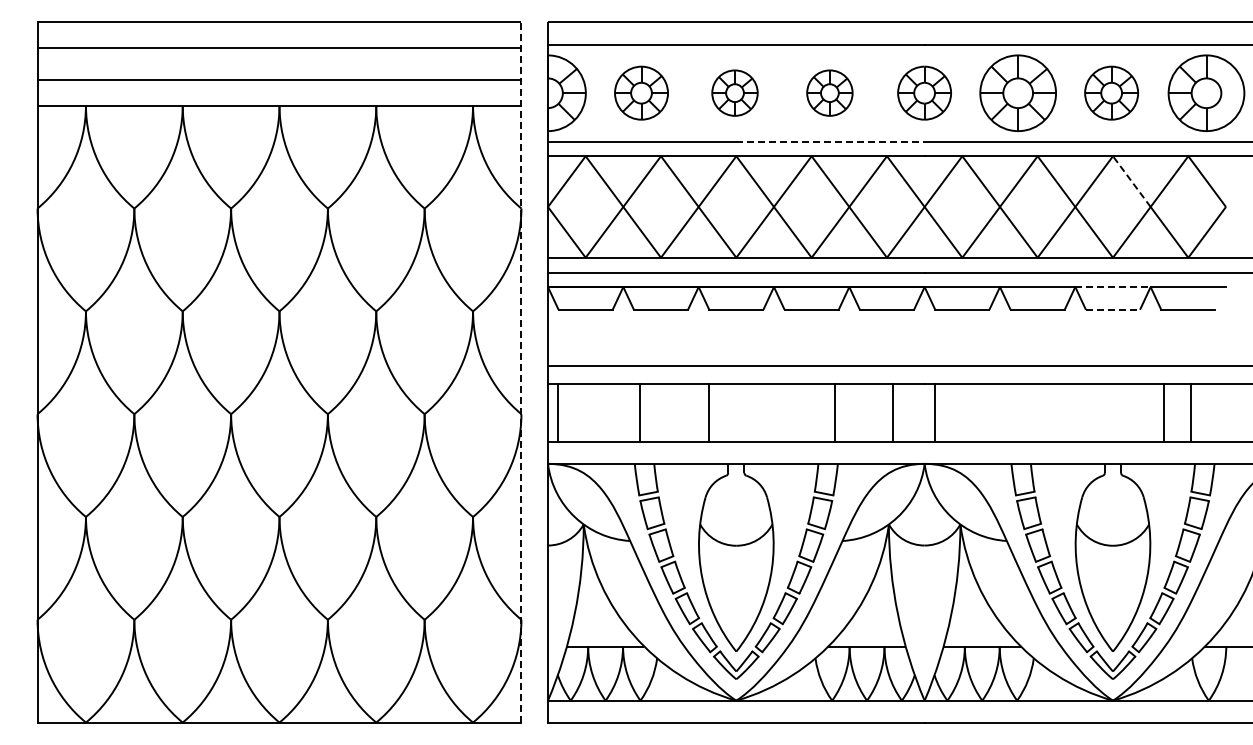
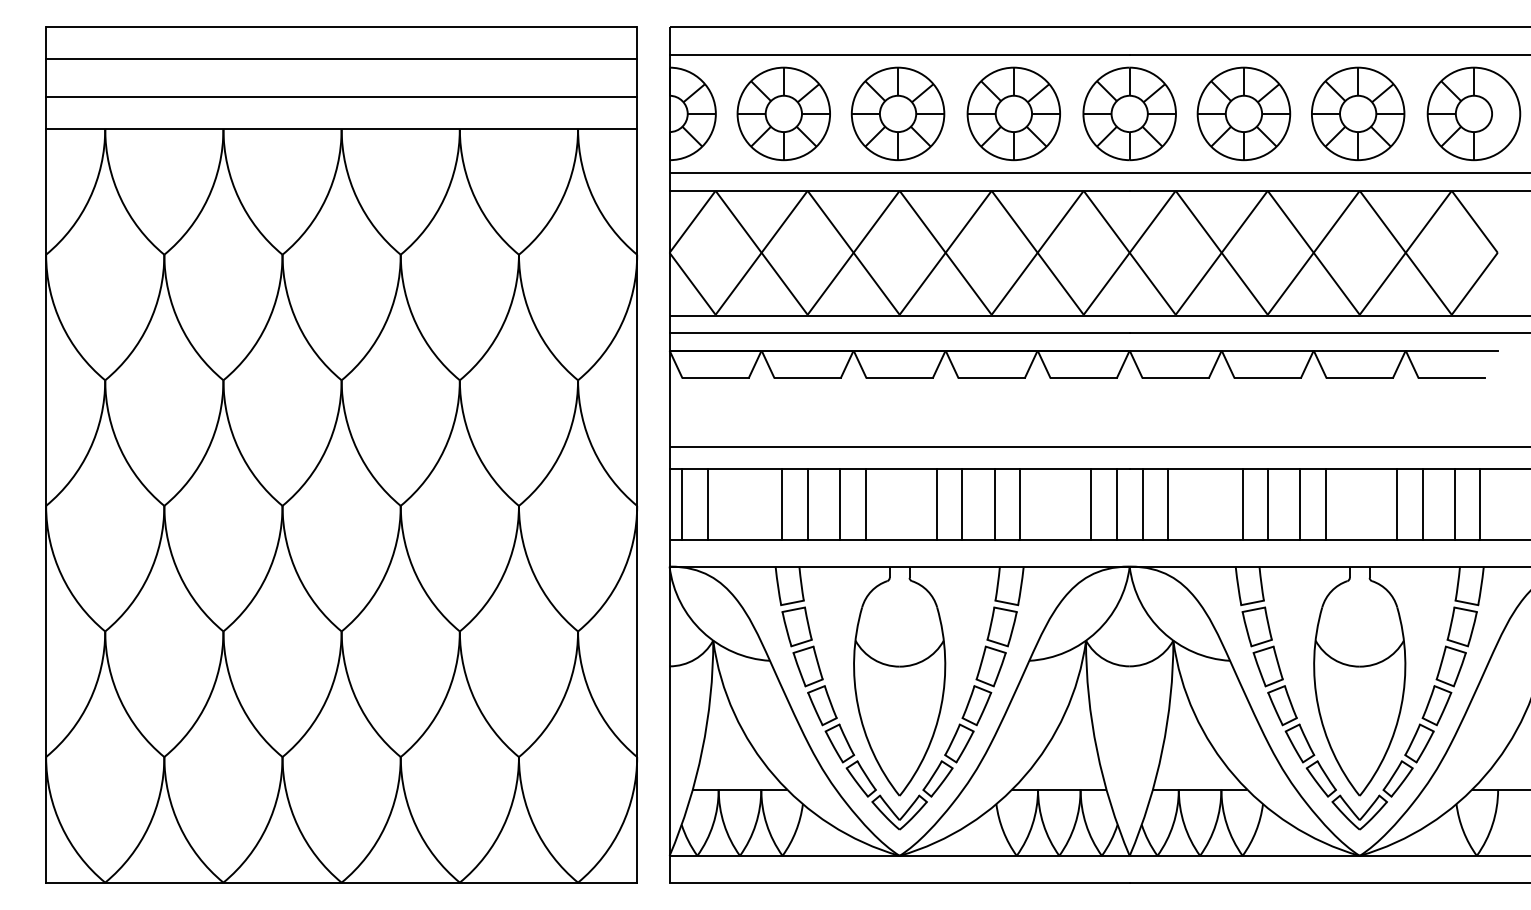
part: (641, 92) -> (783, 112), size x1.43
part: (734, 92) -> (897, 112), size x1.67
part: (829, 92) -> (1013, 112), size x1.67
part: (924, 92) -> (1129, 112), size x1.43
part: (1111, 92) -> (1357, 112), size x1.43
line: (831, 141) -> (1015, 172), dashed -> solid
line: (1131, 181) -> (1382, 221), dashed -> solid
line: (1112, 287) -> (1359, 351), dashed -> solid
line: (1113, 309) -> (1360, 378), dashed -> solid
line: (521, 371) -> (637, 453), dashed -> solid
line: (579, 412) -> (708, 503), added
line: (661, 412) -> (808, 503), added
line: (687, 412) -> (840, 503), added
line: (766, 412) -> (936, 503), added
line: (787, 412) -> (962, 503), added
line: (814, 412) -> (995, 503), added
line: (914, 412) -> (1117, 503), added
line: (956, 412) -> (1168, 503), added
line: (1017, 412) -> (1243, 503), added
line: (1037, 412) -> (1267, 503), added
line: (1064, 412) -> (1300, 503), added
line: (1085, 412) -> (1326, 503), added
line: (1143, 412) -> (1397, 503), added
line: (1211, 412) -> (1480, 503), added

